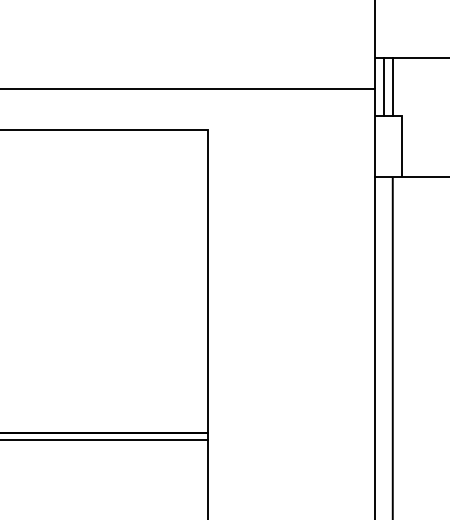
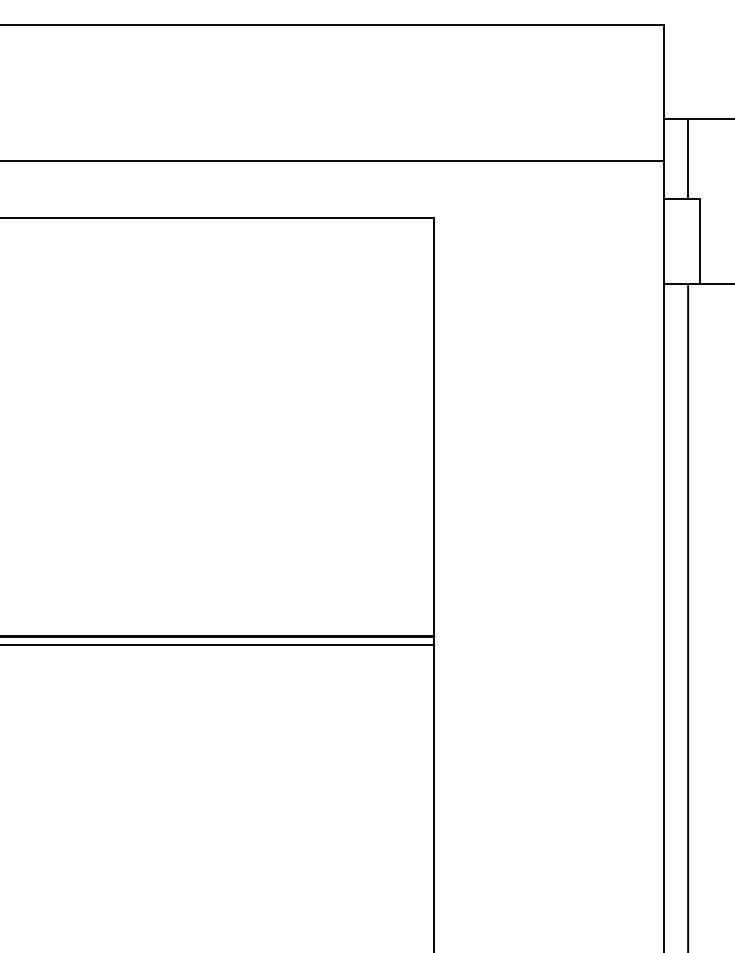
line: (384, 86) -> (676, 158), removed

